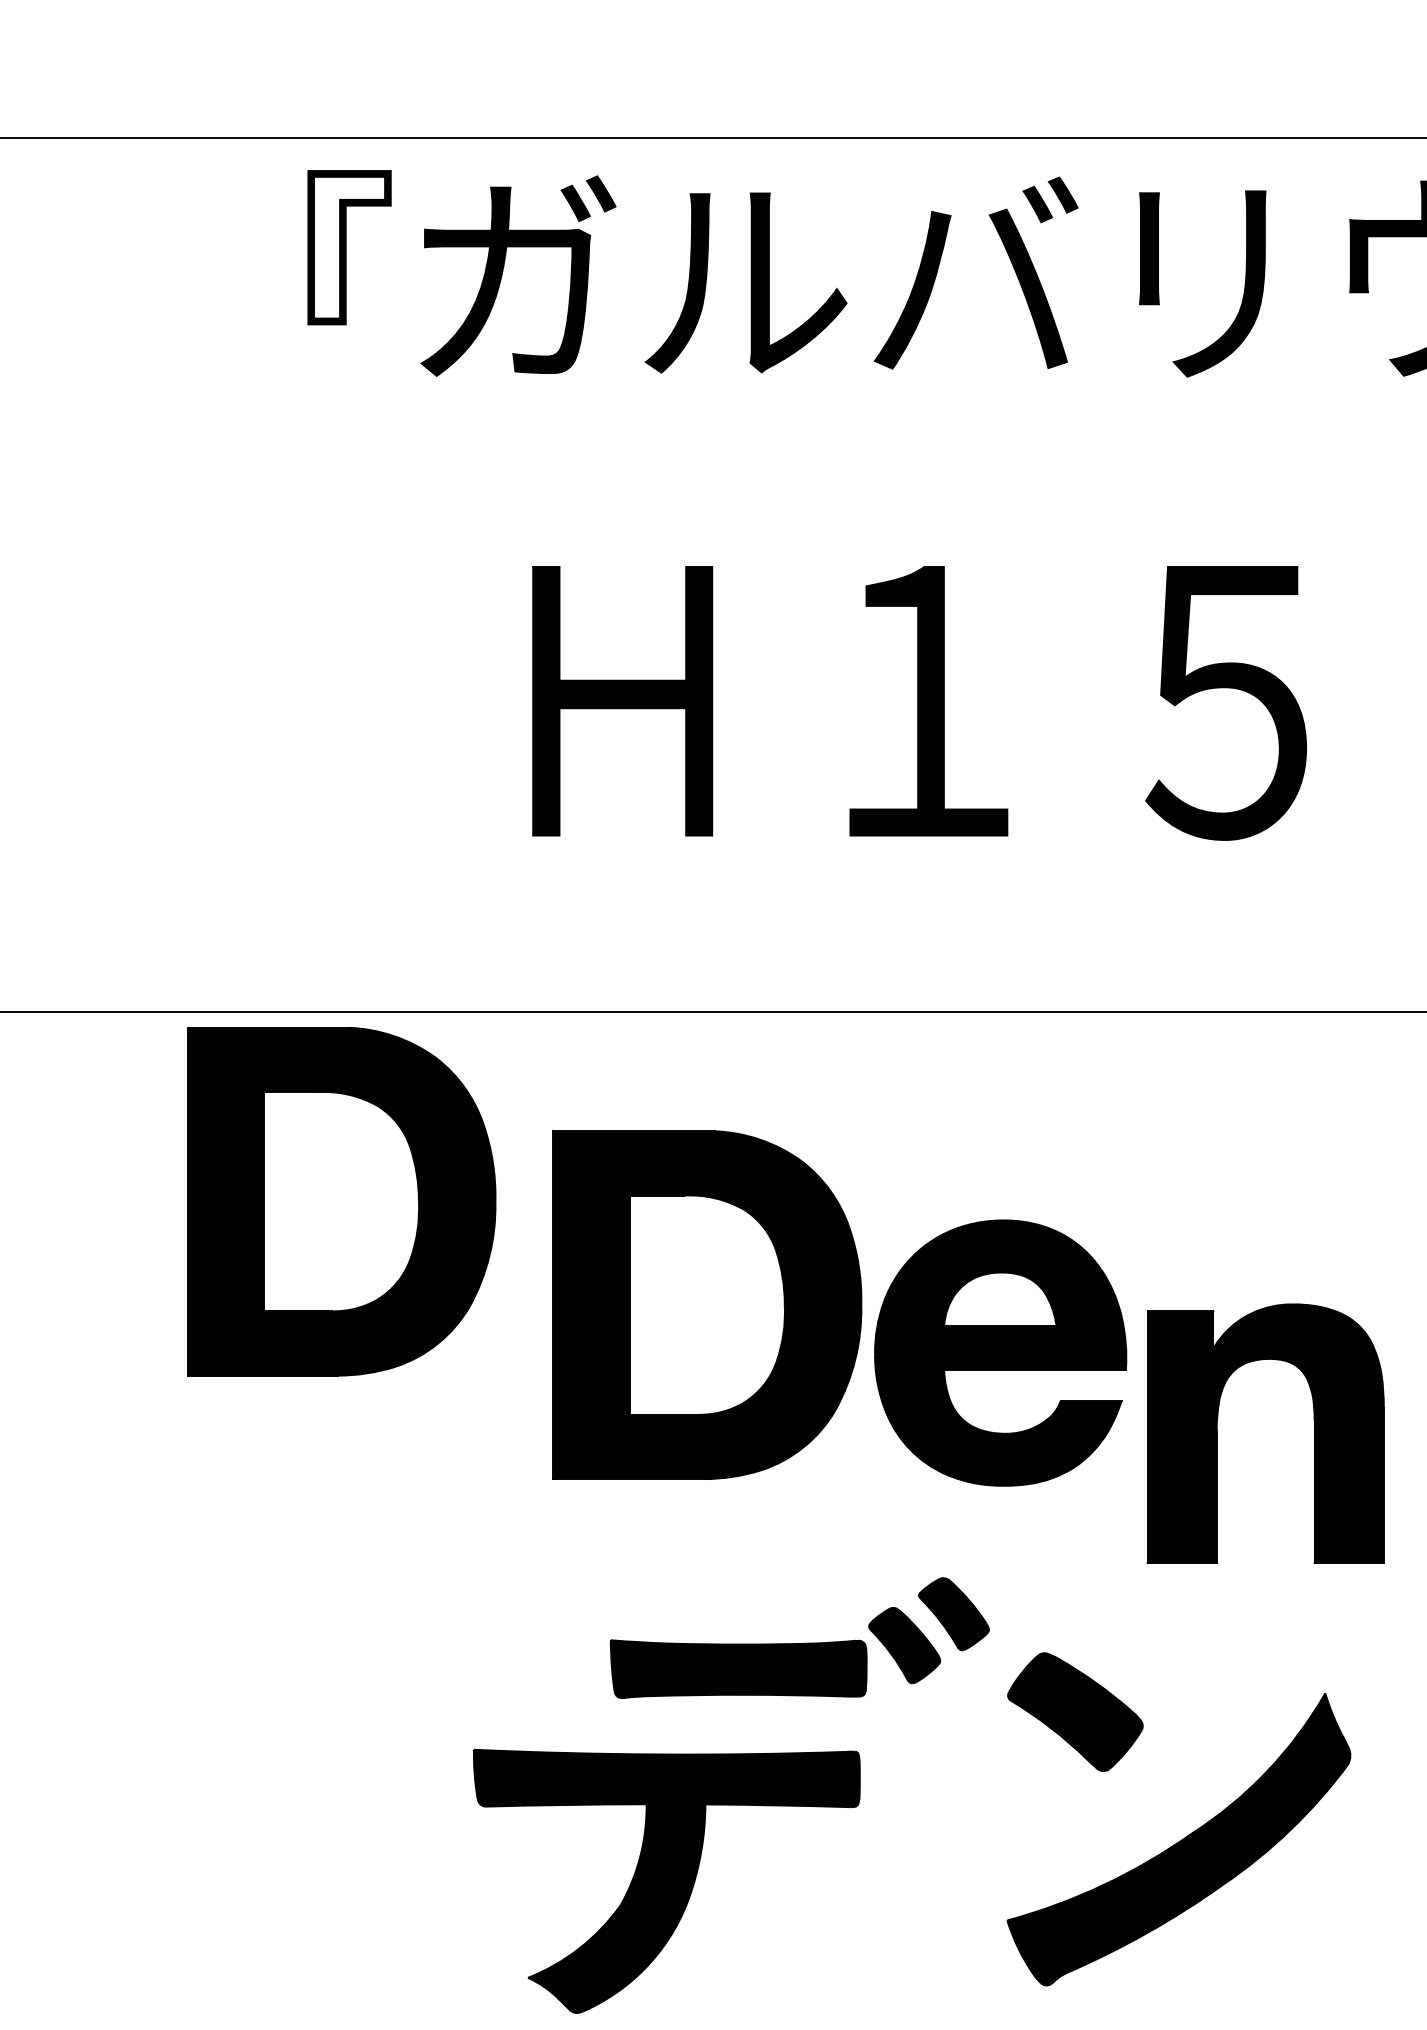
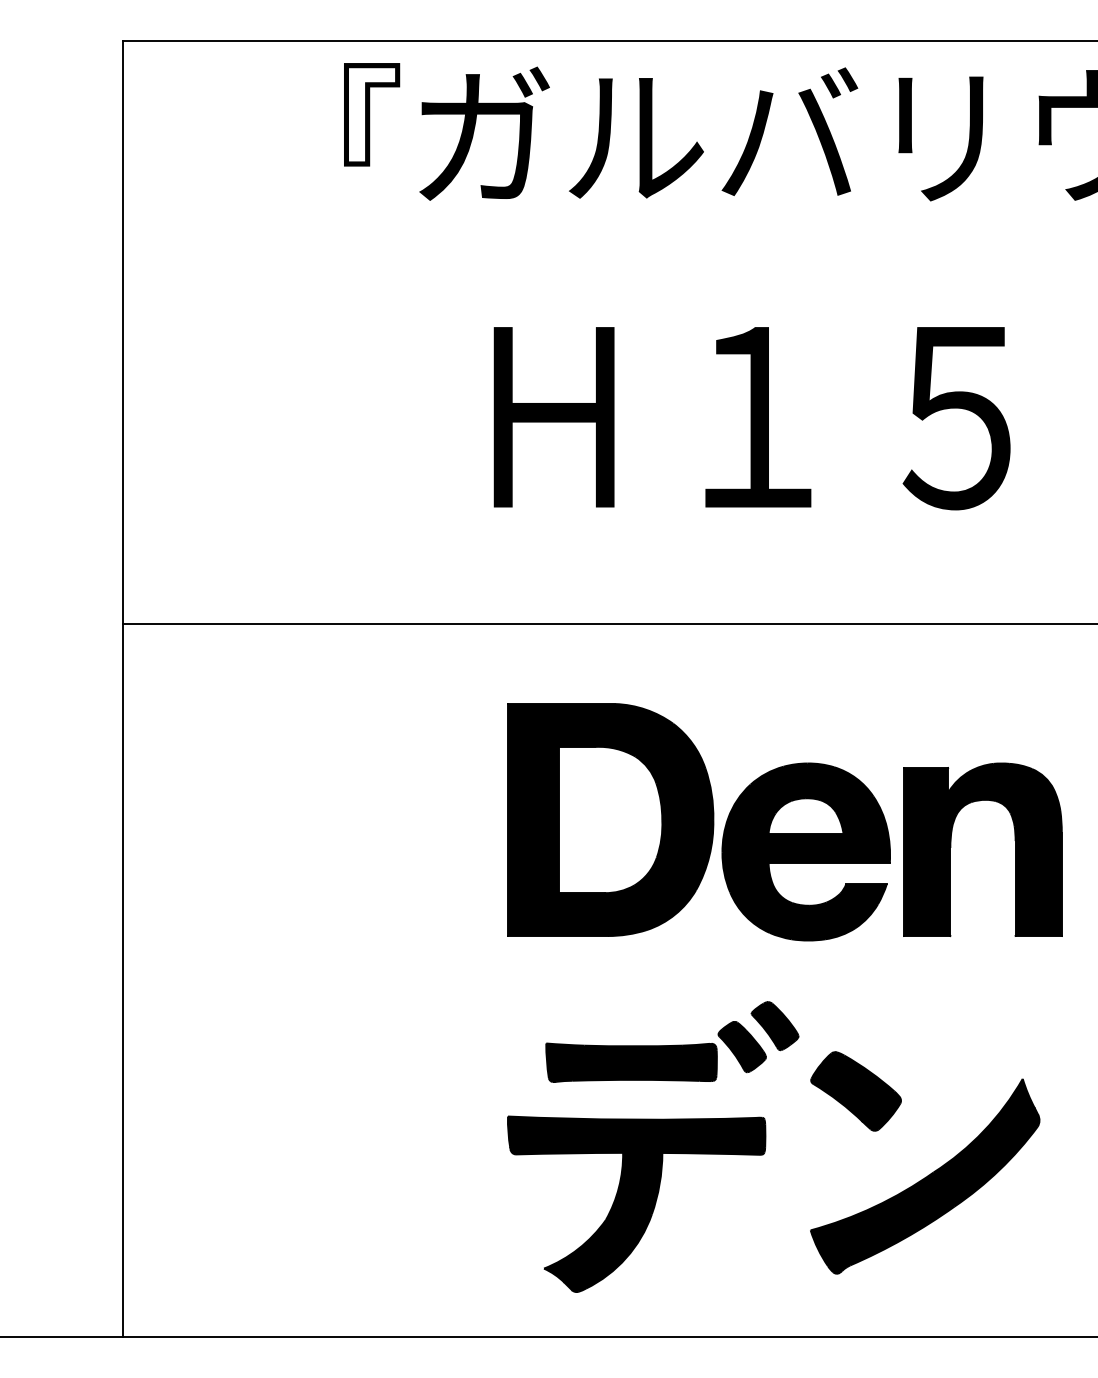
part: (341, 1200) -> (366, 750), removed
part: (1218, 1430) -> (951, 847), moved
part: (666, 1880) -> (636, 1203), moved

